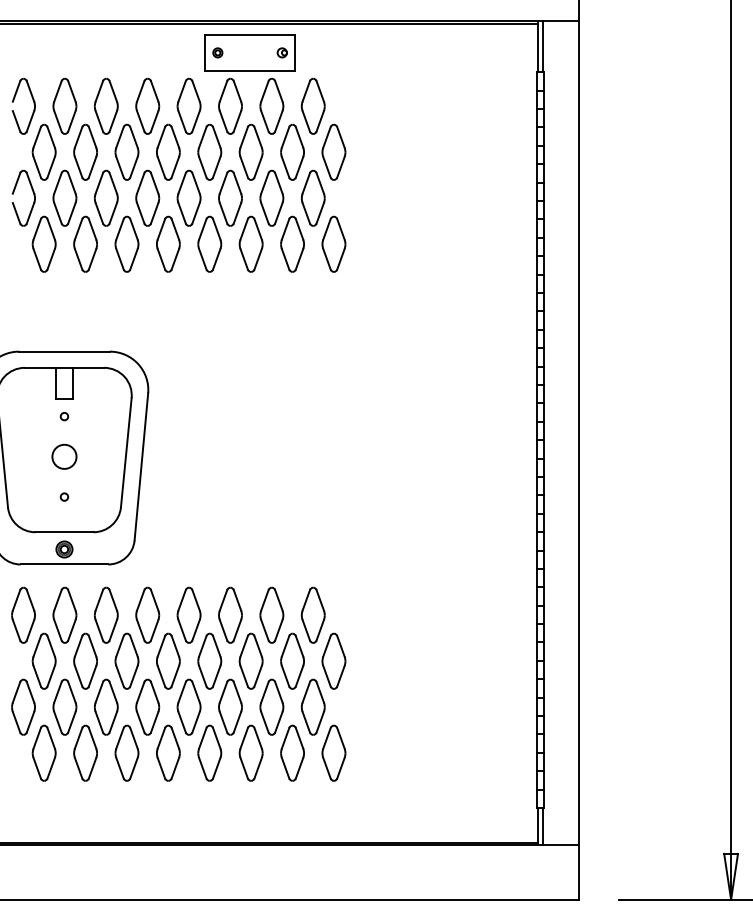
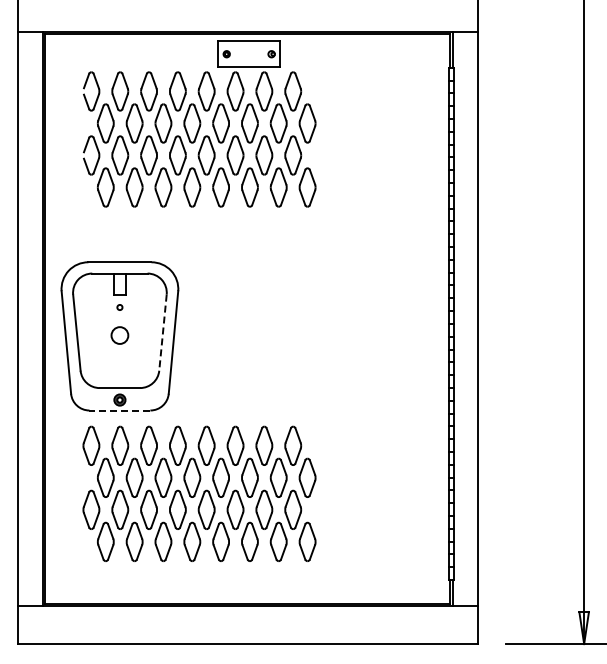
line: (125, 453) -> (162, 333), solid -> dashed
circle: (63, 496) -> (119, 363), removed
line: (63, 564) -> (119, 410), solid -> dashed

